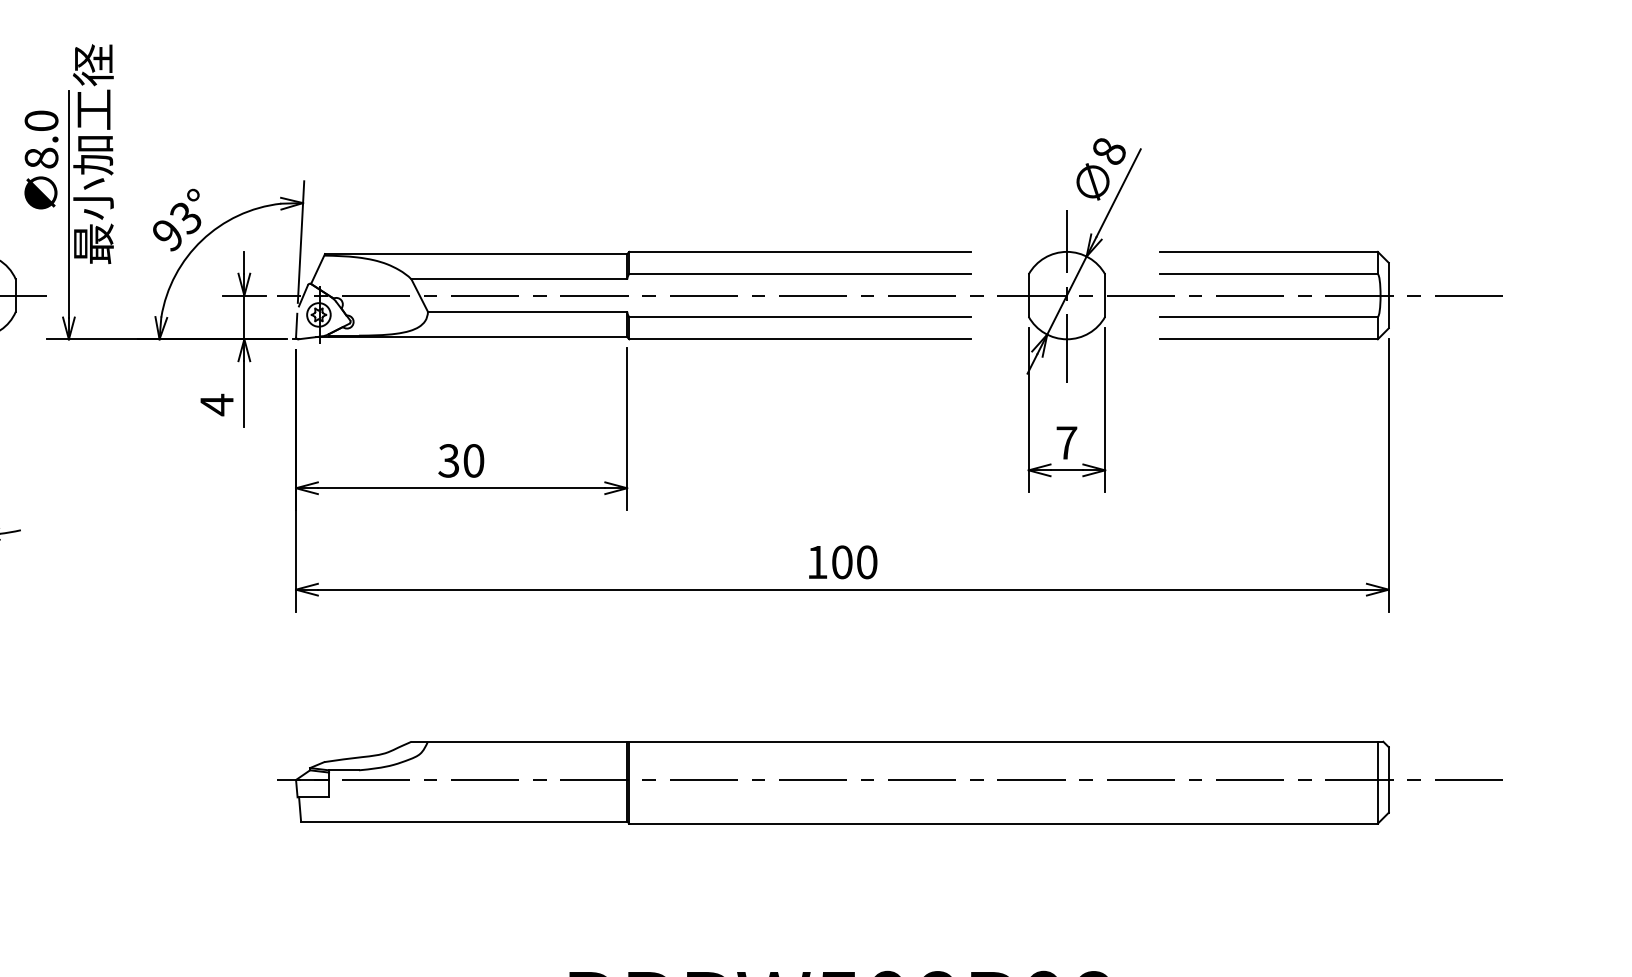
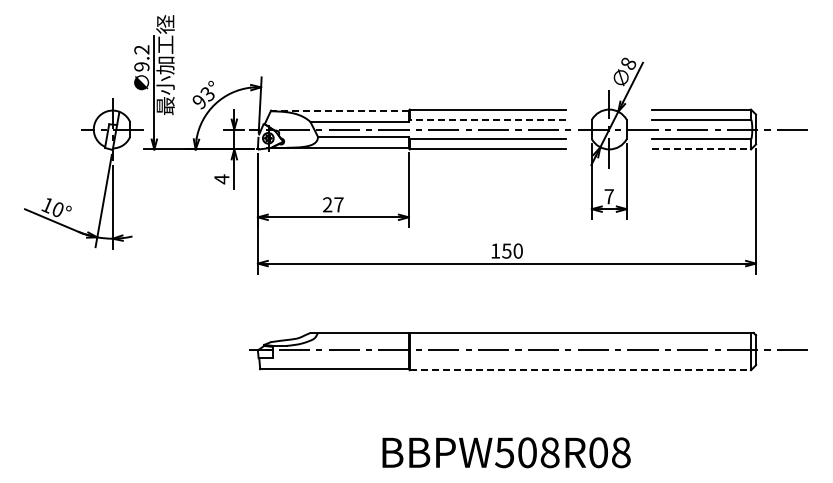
text: (40, 139) -> (141, 58), 8.0 -> 9.2
line: (475, 253) -> (339, 110), solid -> dashed
line: (799, 273) -> (487, 119), solid -> dashed
line: (1269, 339) -> (701, 149), solid -> dashed
text: (459, 460) -> (332, 204), 30 -> 27
text: (841, 561) -> (506, 250), 100 -> 150
line: (1003, 824) -> (580, 370), solid -> dashed

